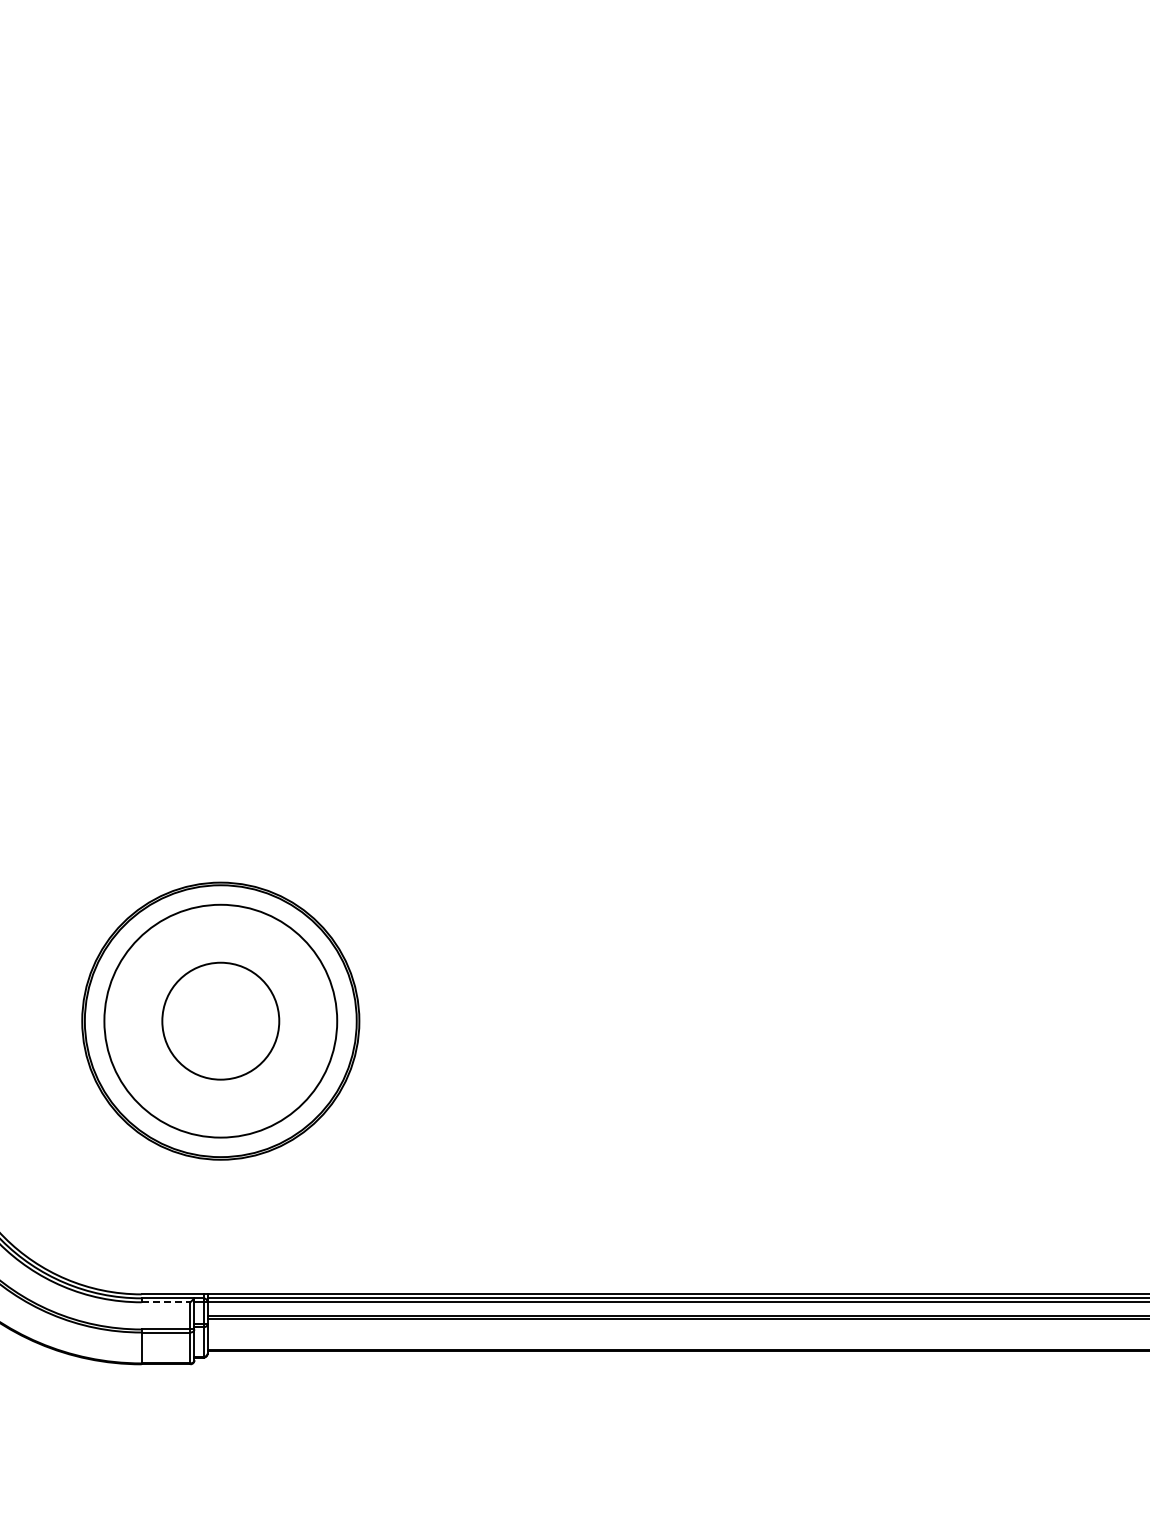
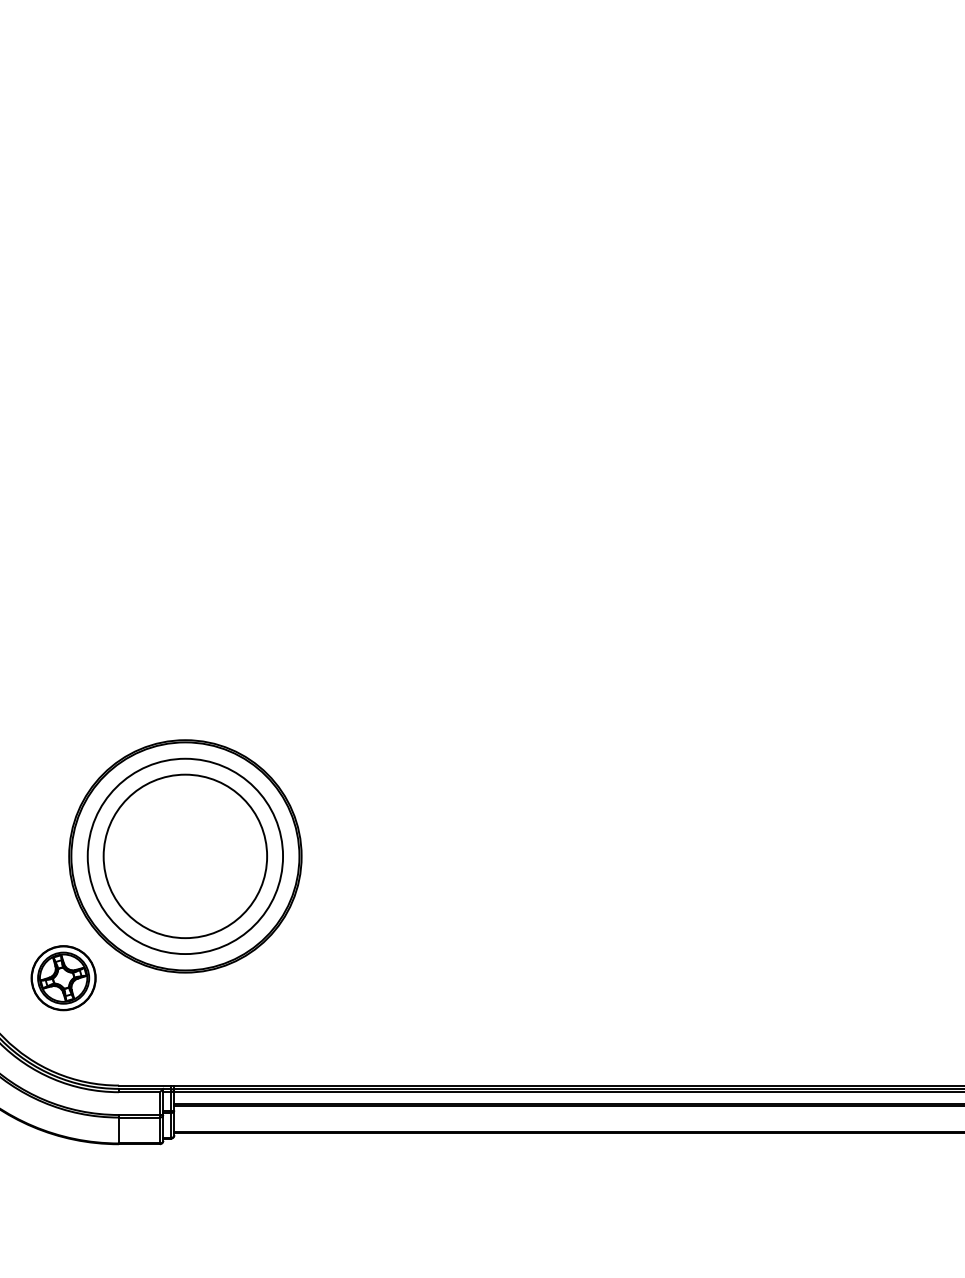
circle: (220, 1020) -> (185, 855), size x1.67
part: (75, 1166) -> (63, 978), added
line: (166, 1302) -> (139, 1092), dashed -> solid

